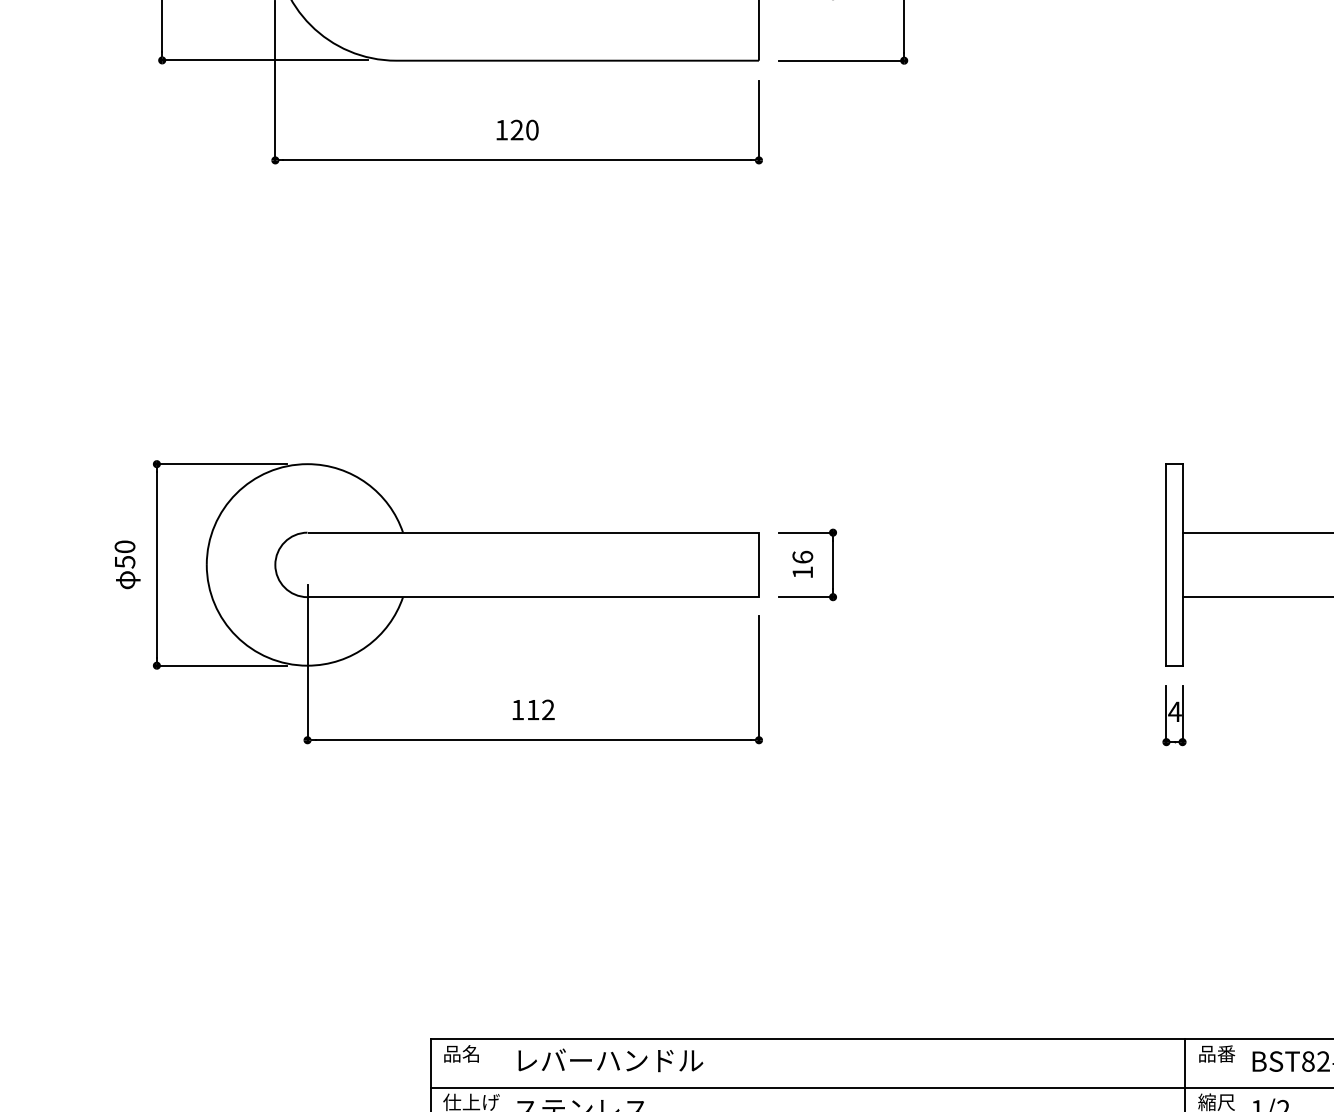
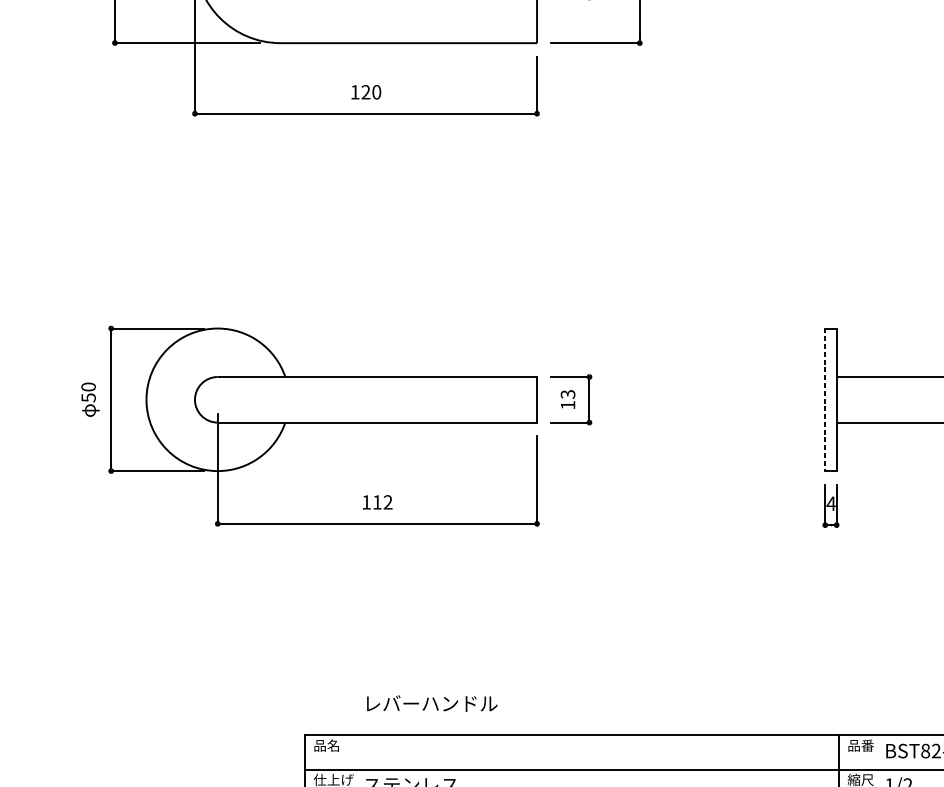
text: (802, 556) -> (567, 393), 16 -> 13
line: (1166, 564) -> (825, 399), solid -> dashed
text: (610, 1060) -> (432, 703), moved

